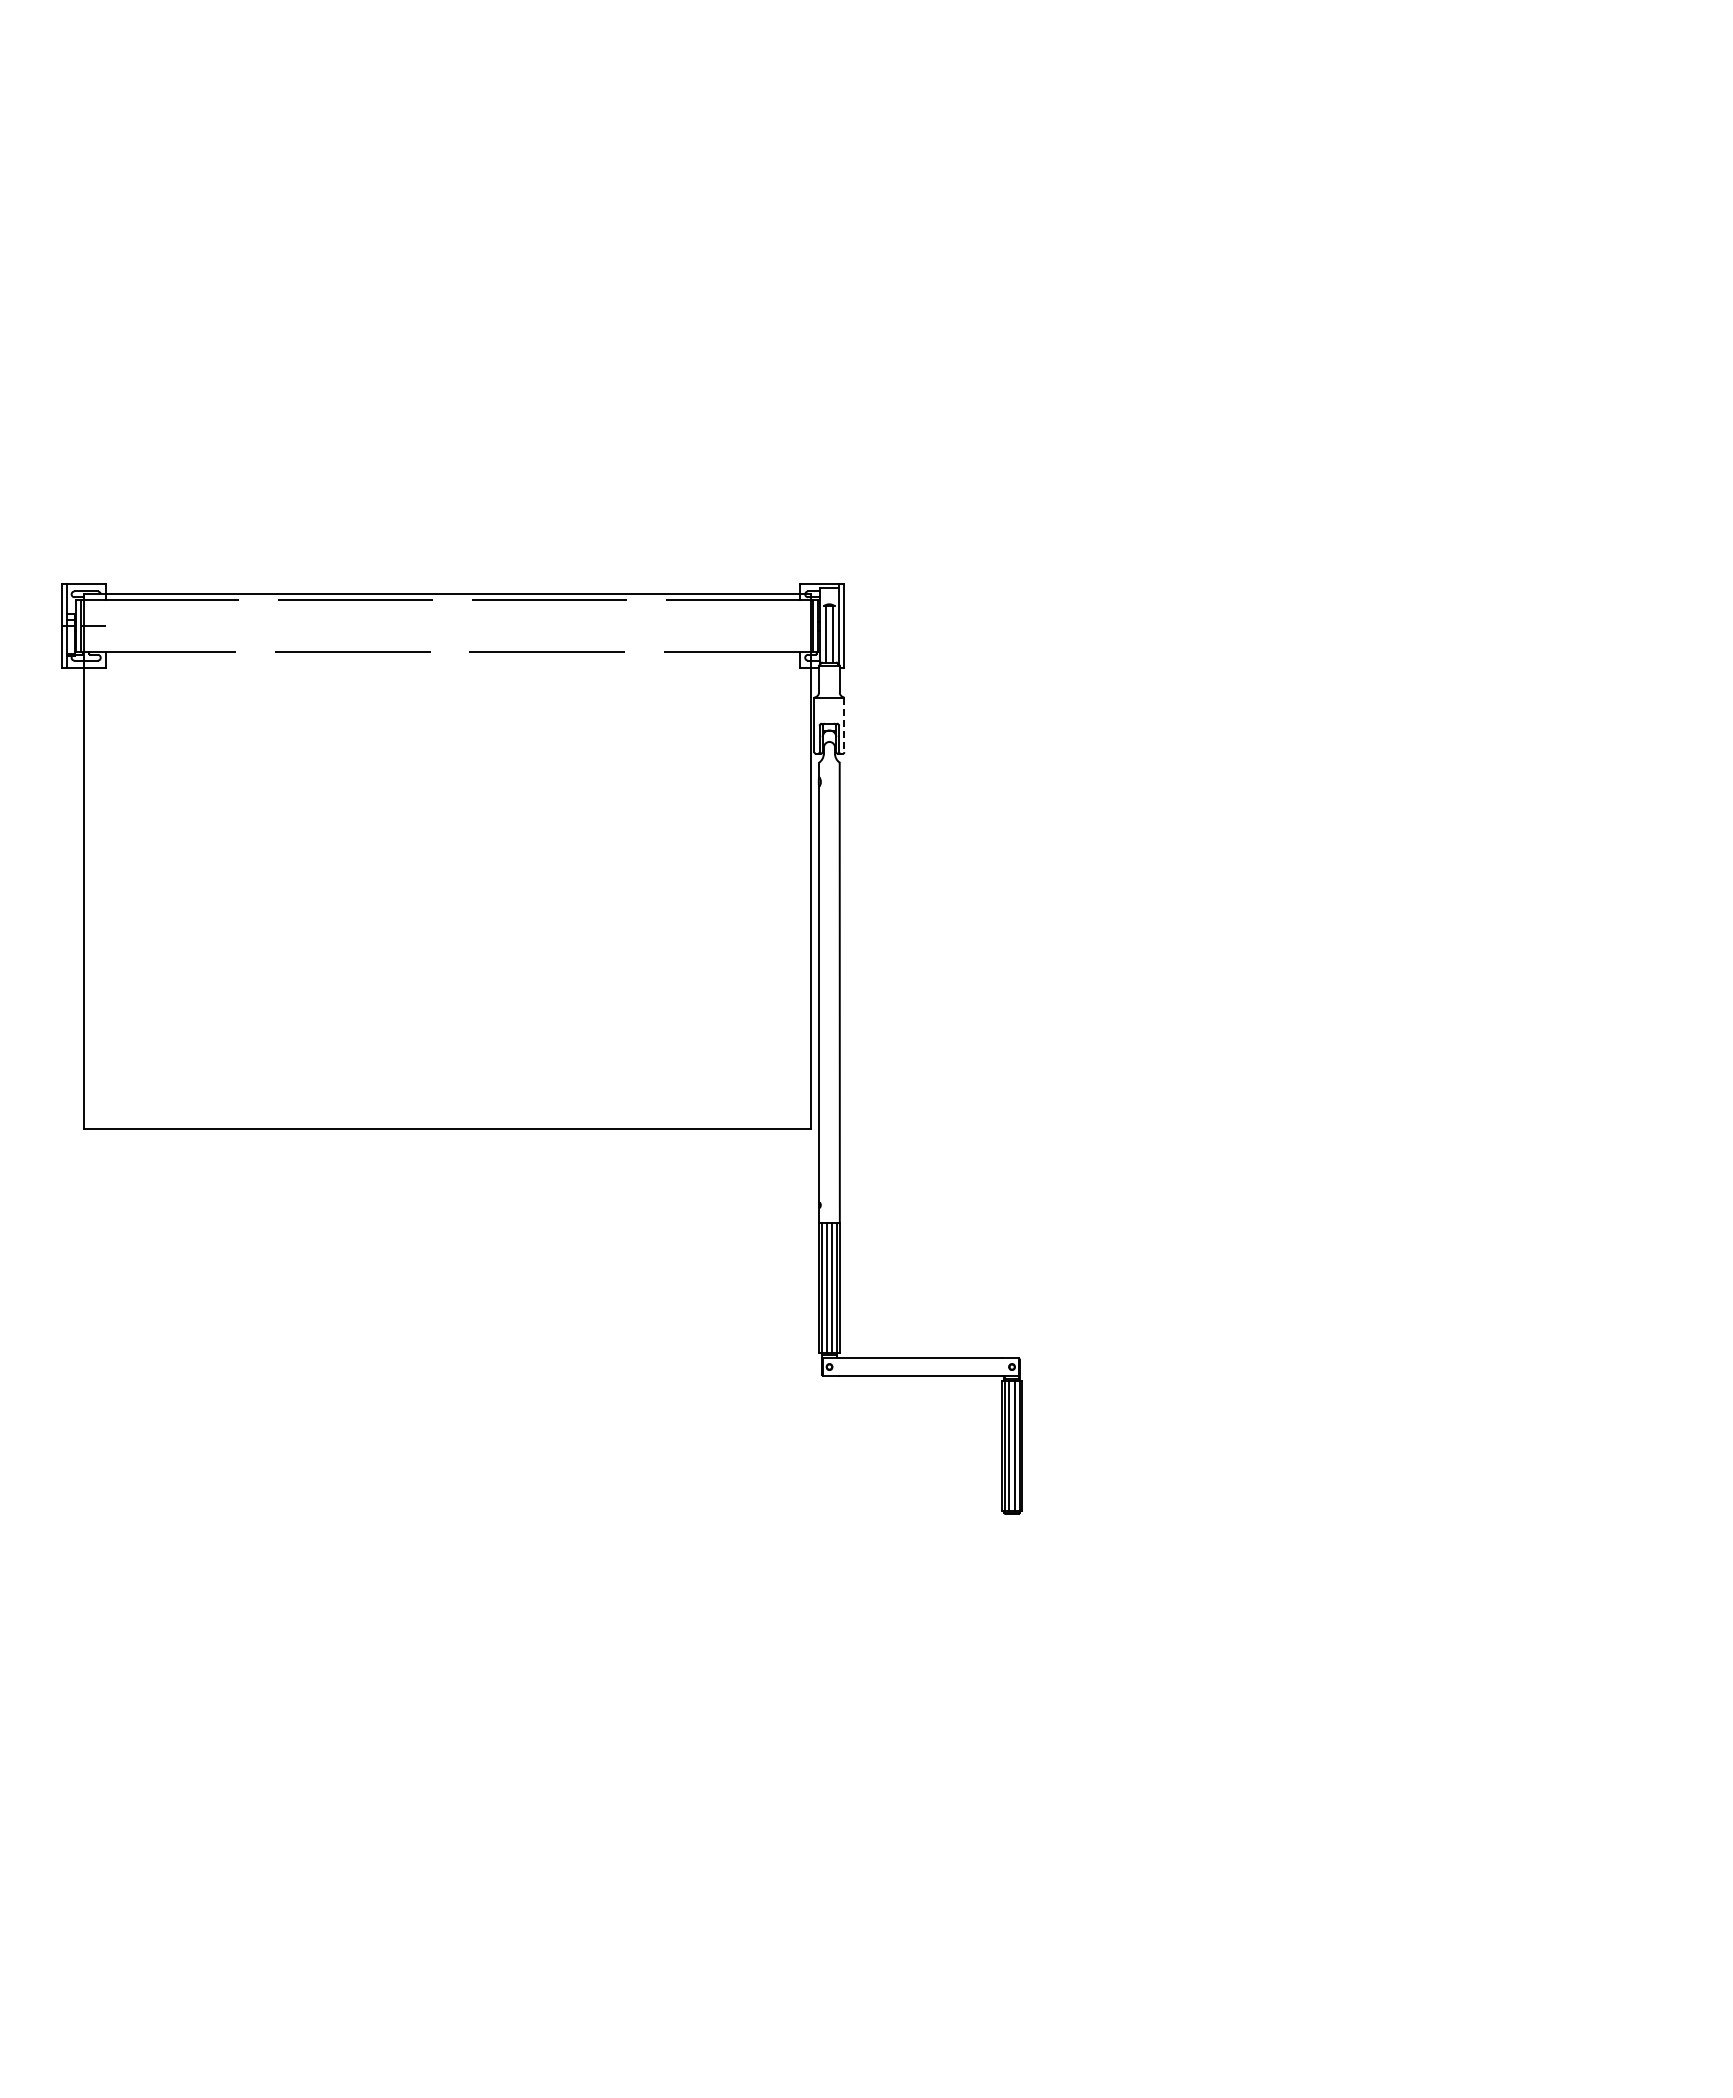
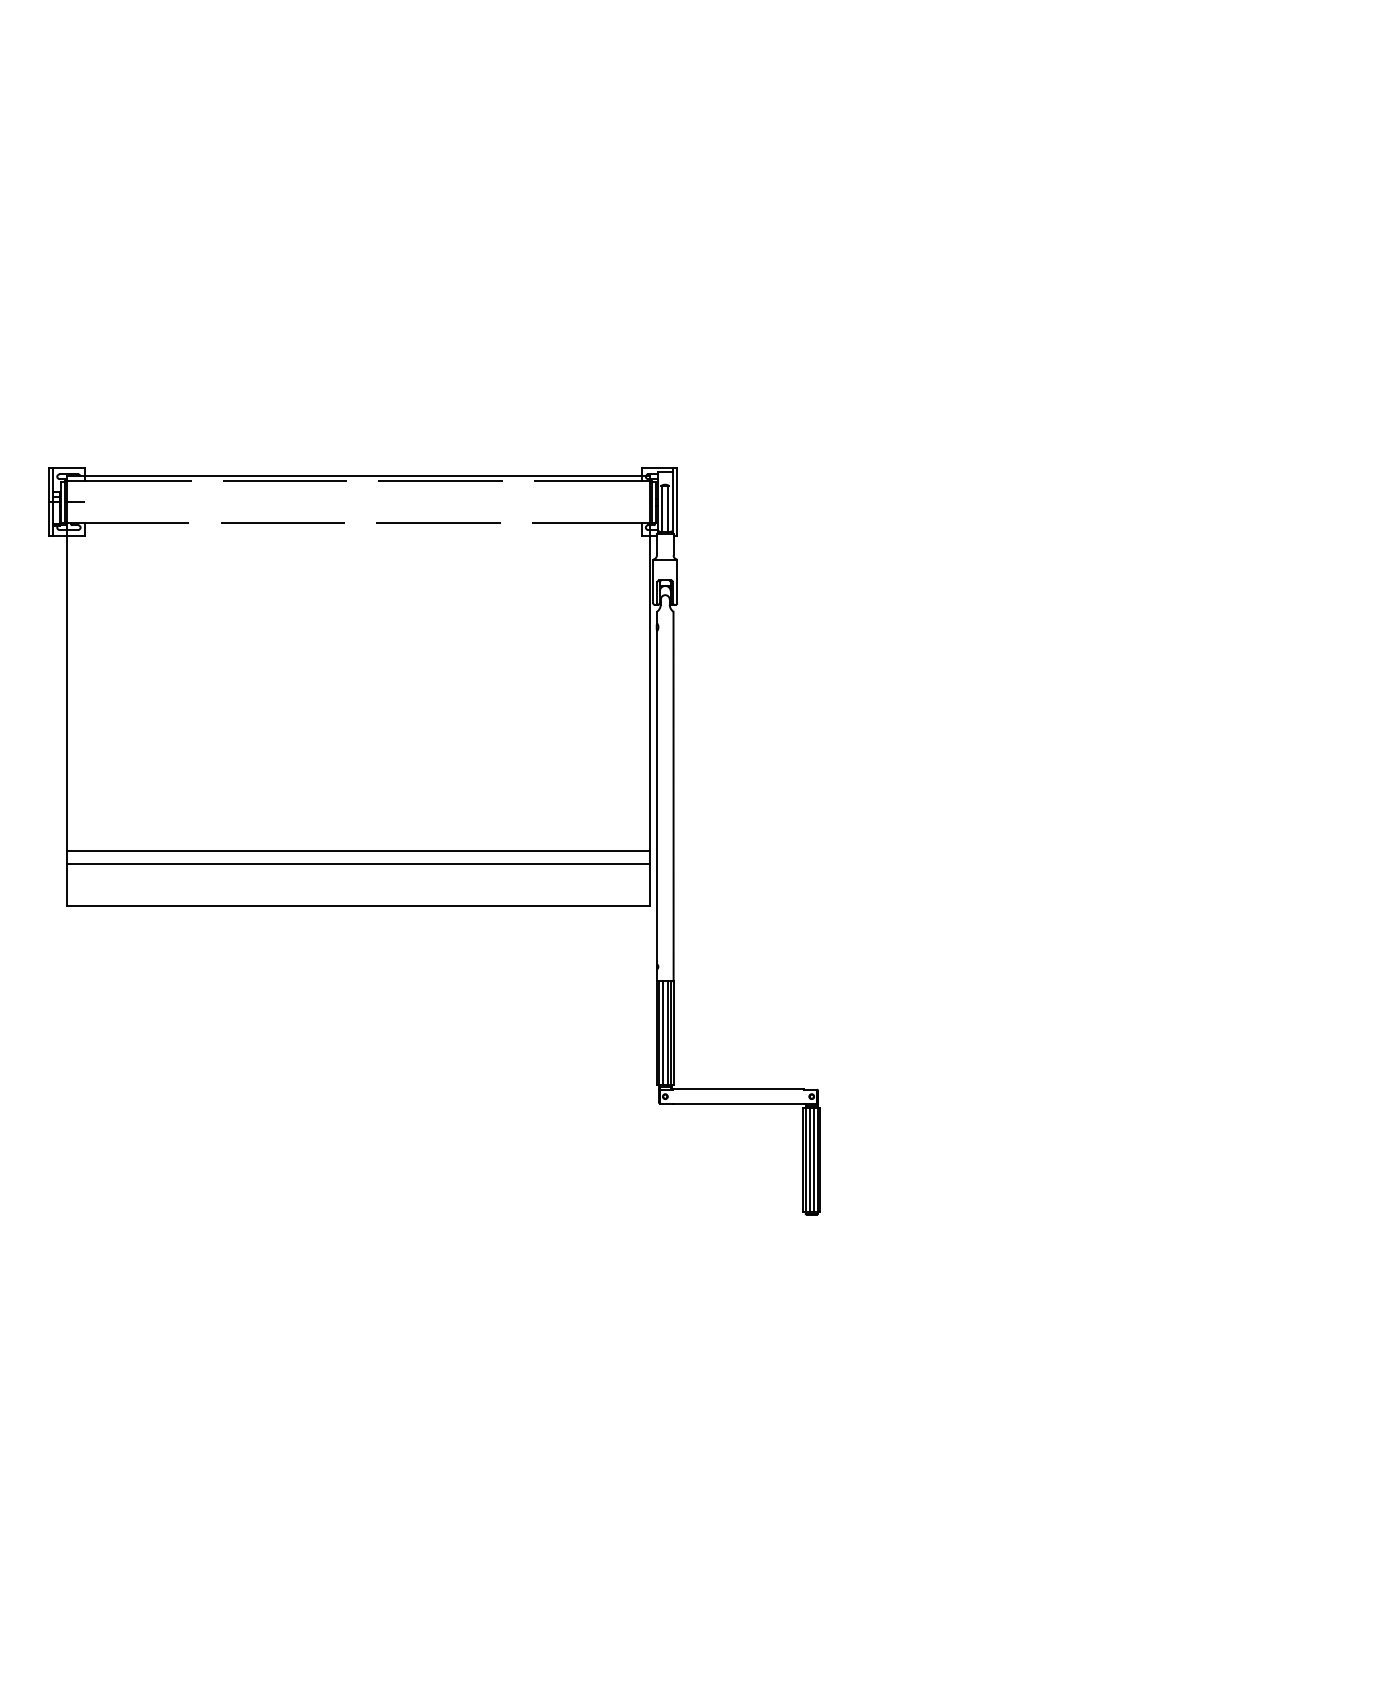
line: (844, 725) -> (677, 581), dashed -> solid
line: (446, 1060) -> (358, 850), added
line: (446, 1077) -> (358, 864), added

